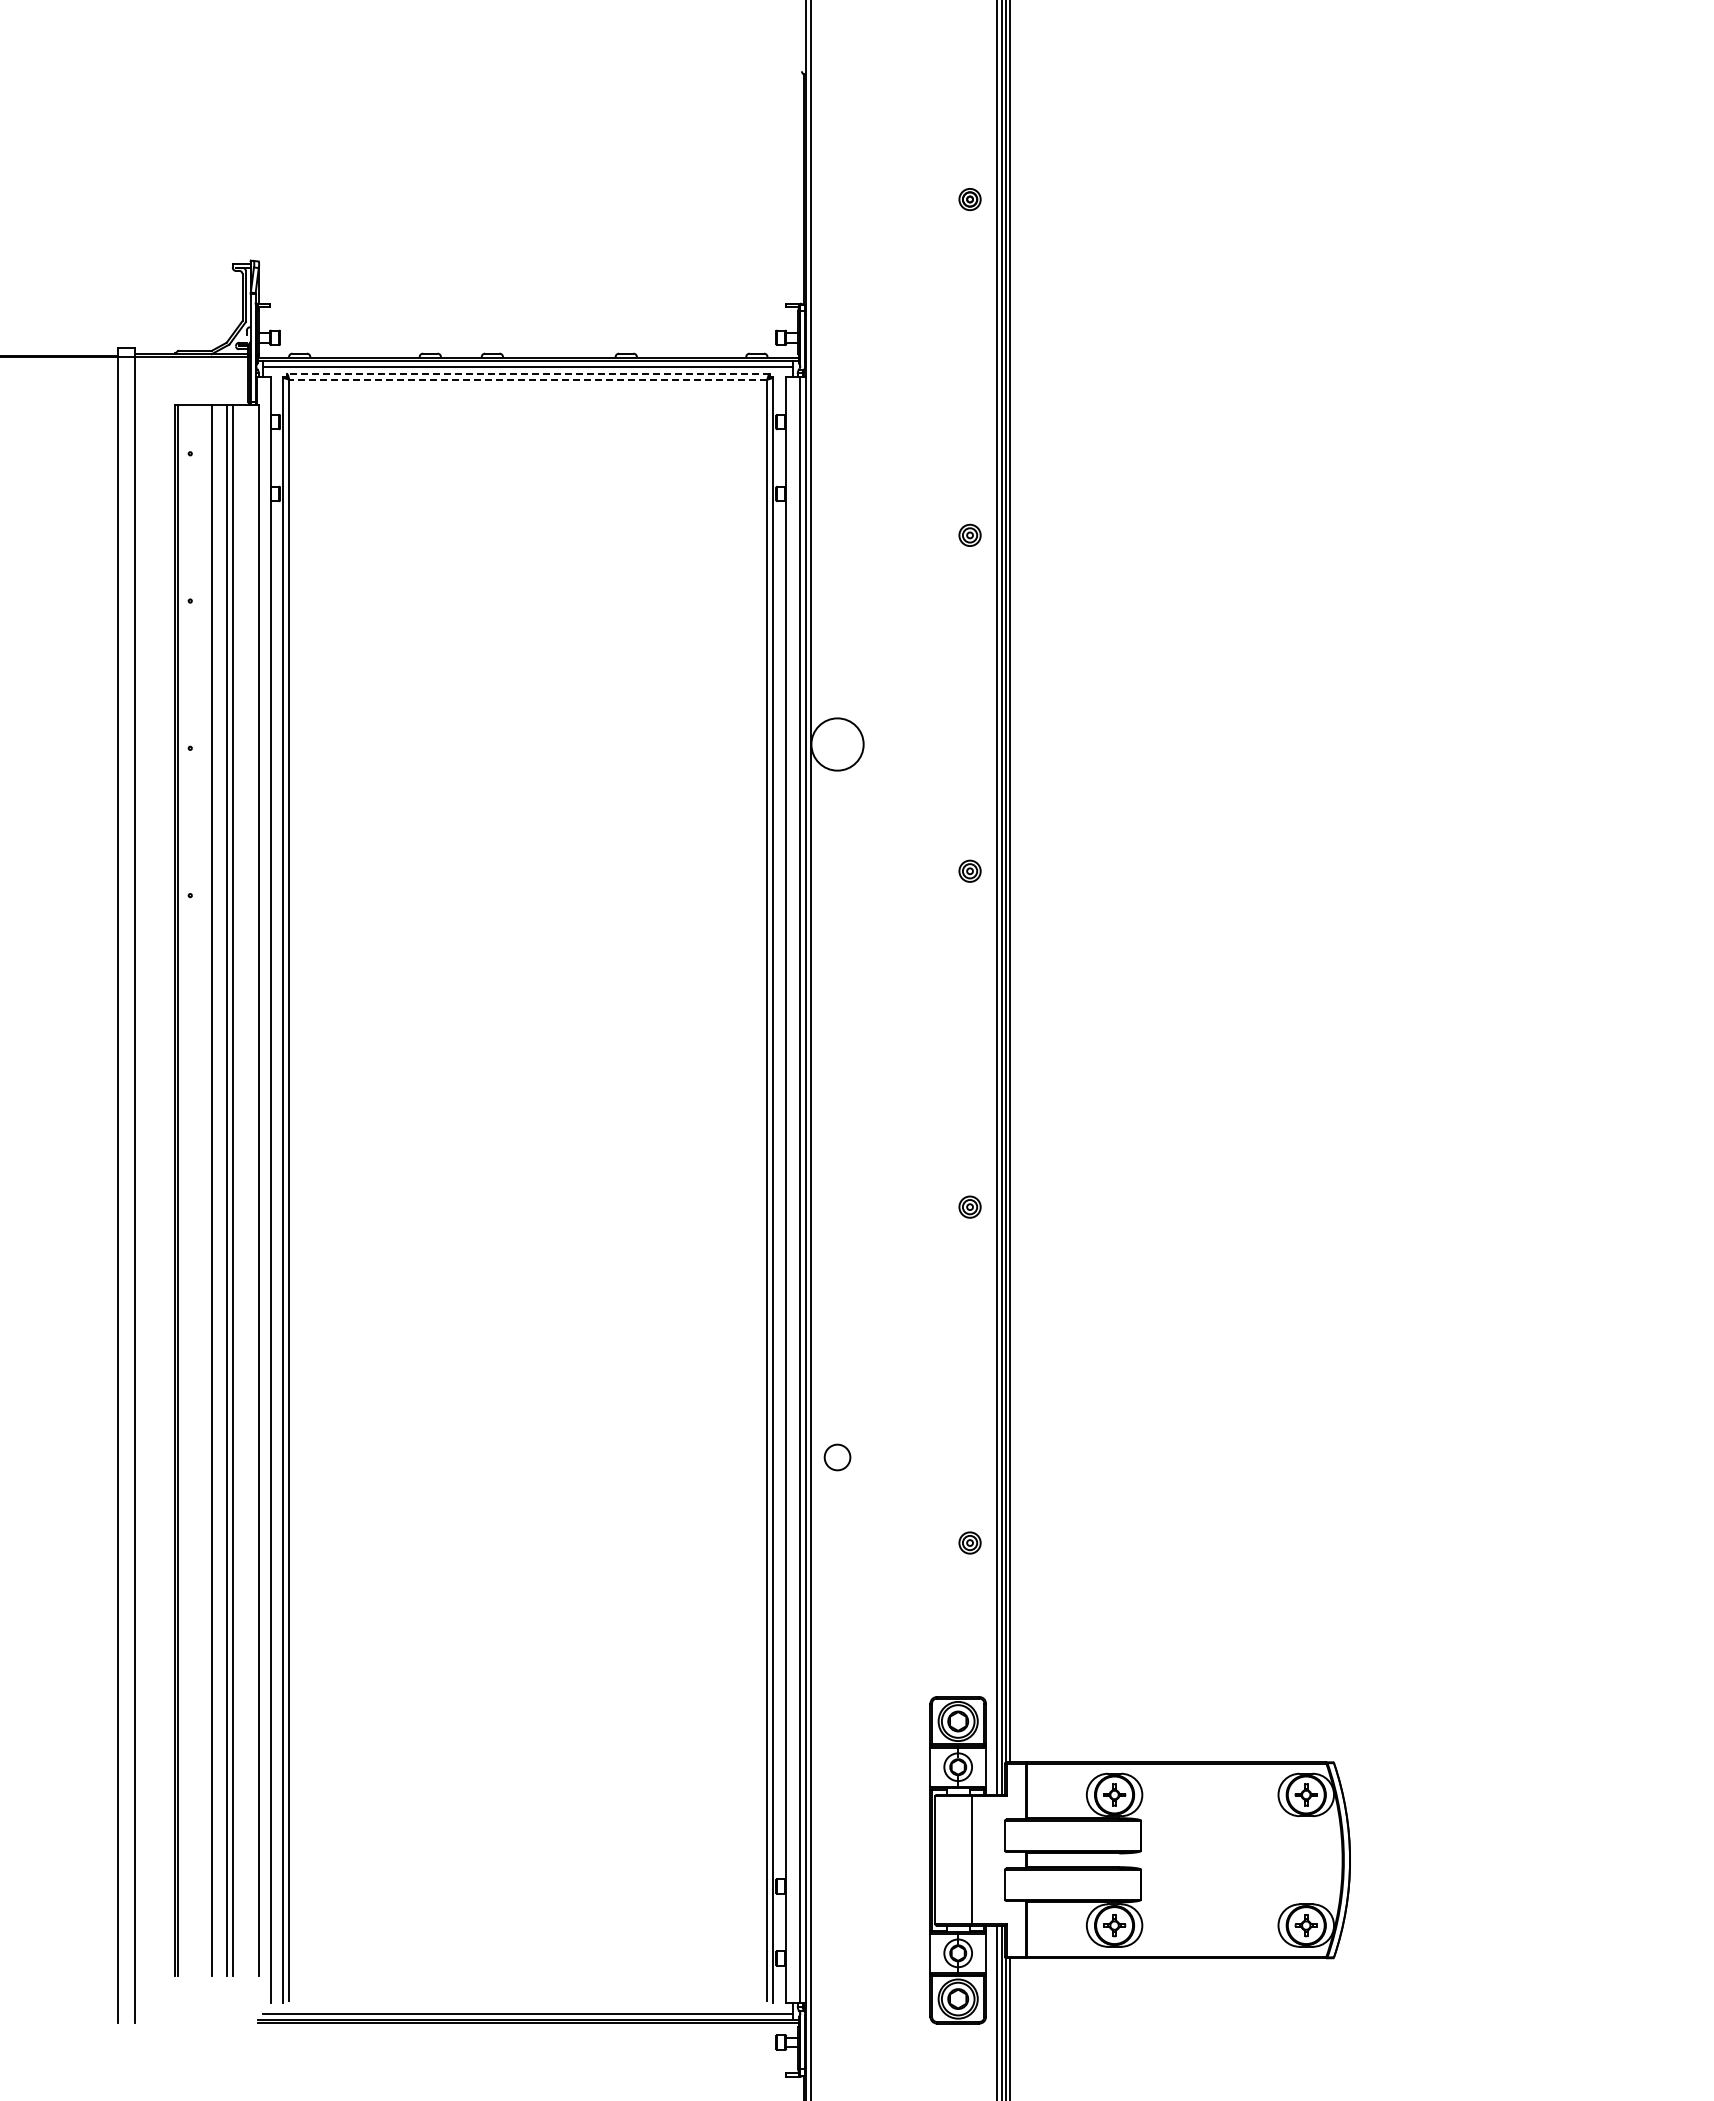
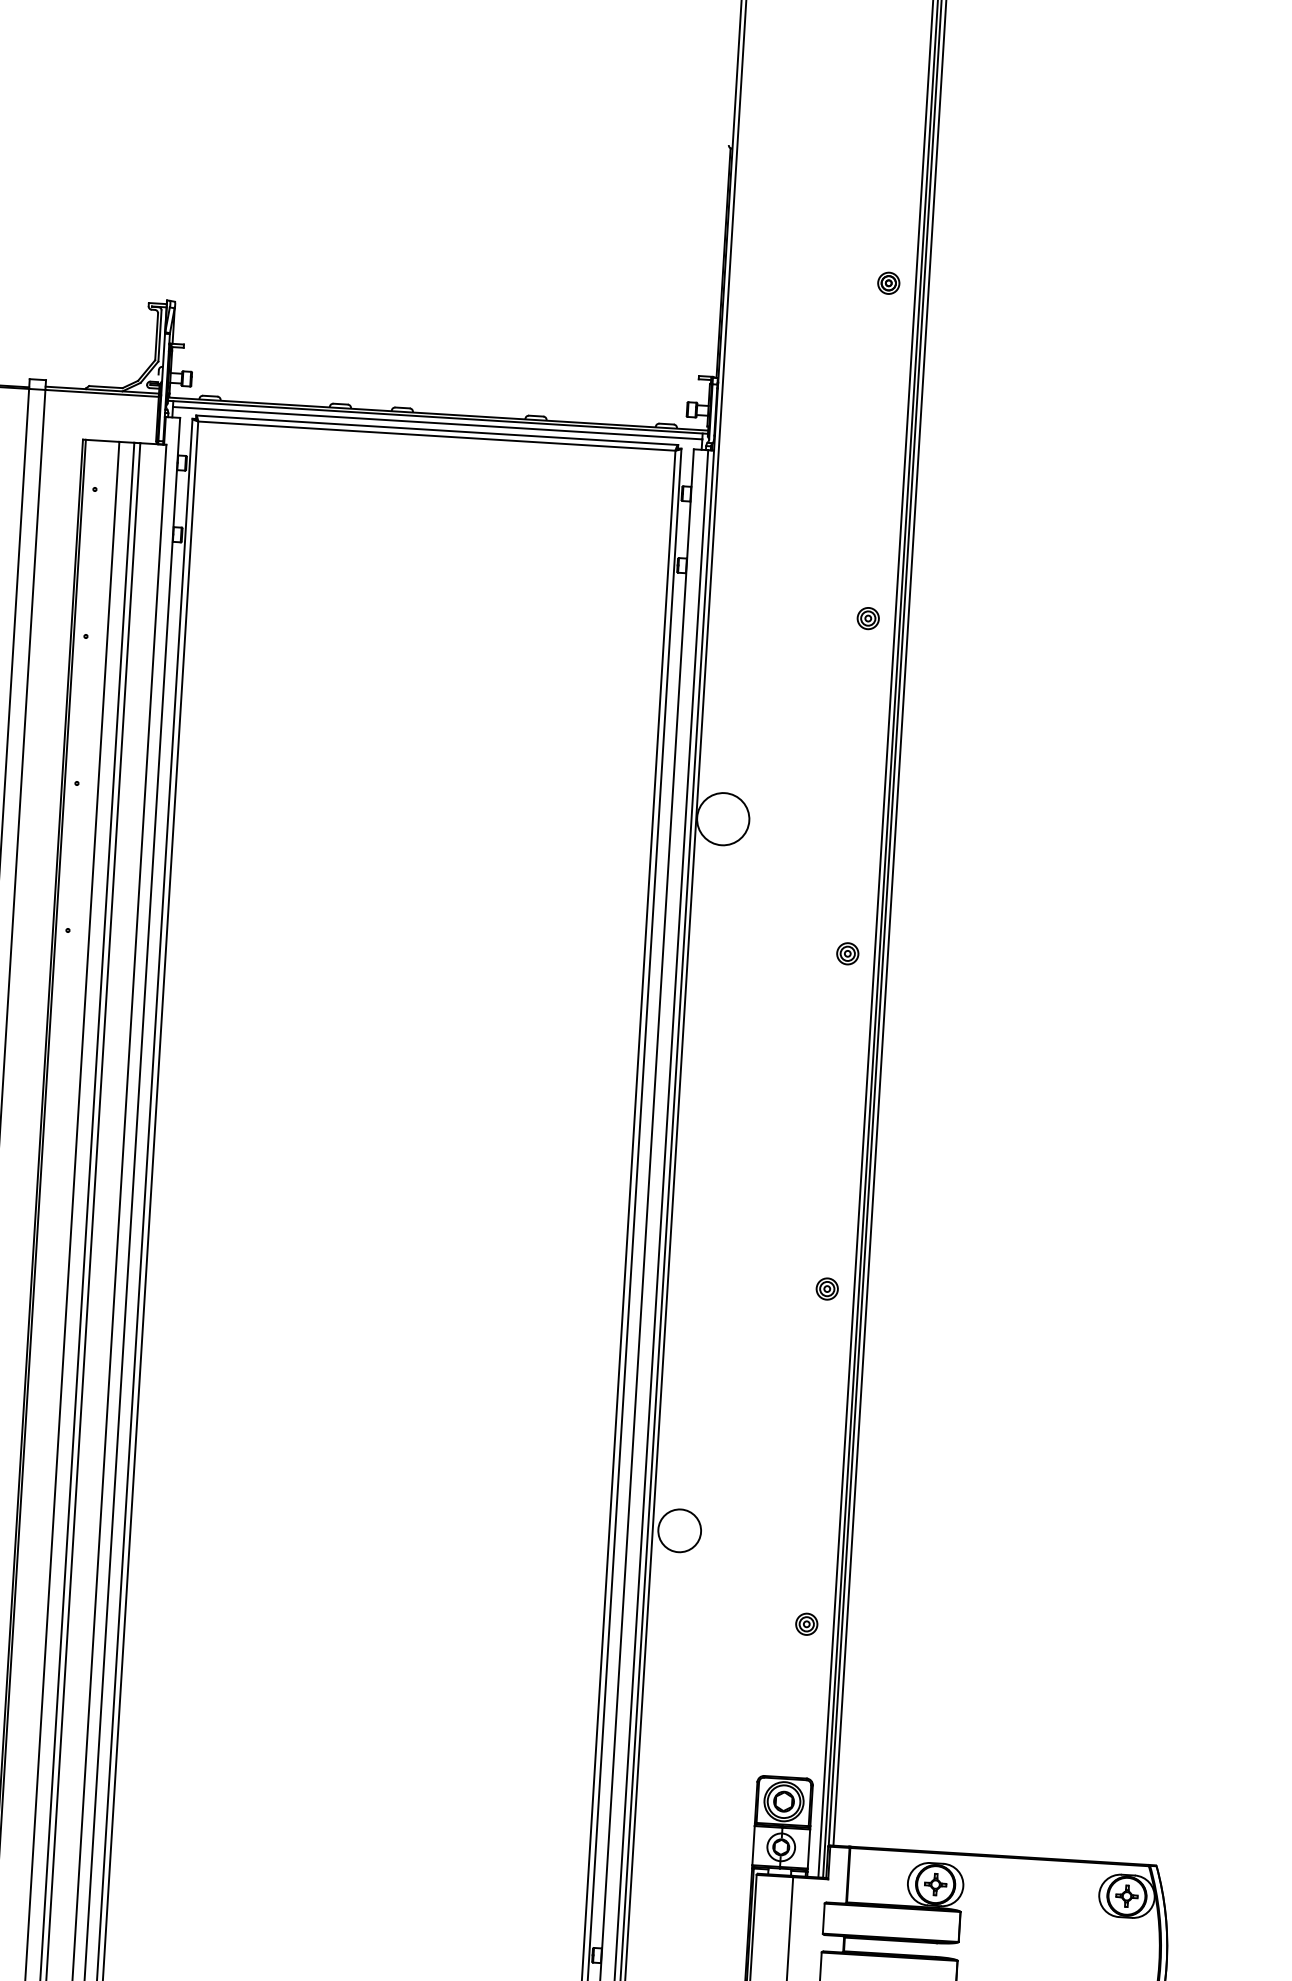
line: (527, 373) -> (436, 429), dashed -> solid
line: (527, 379) -> (436, 435), dashed -> solid
circle: (837, 1457) -> (679, 1530), size x1.67

